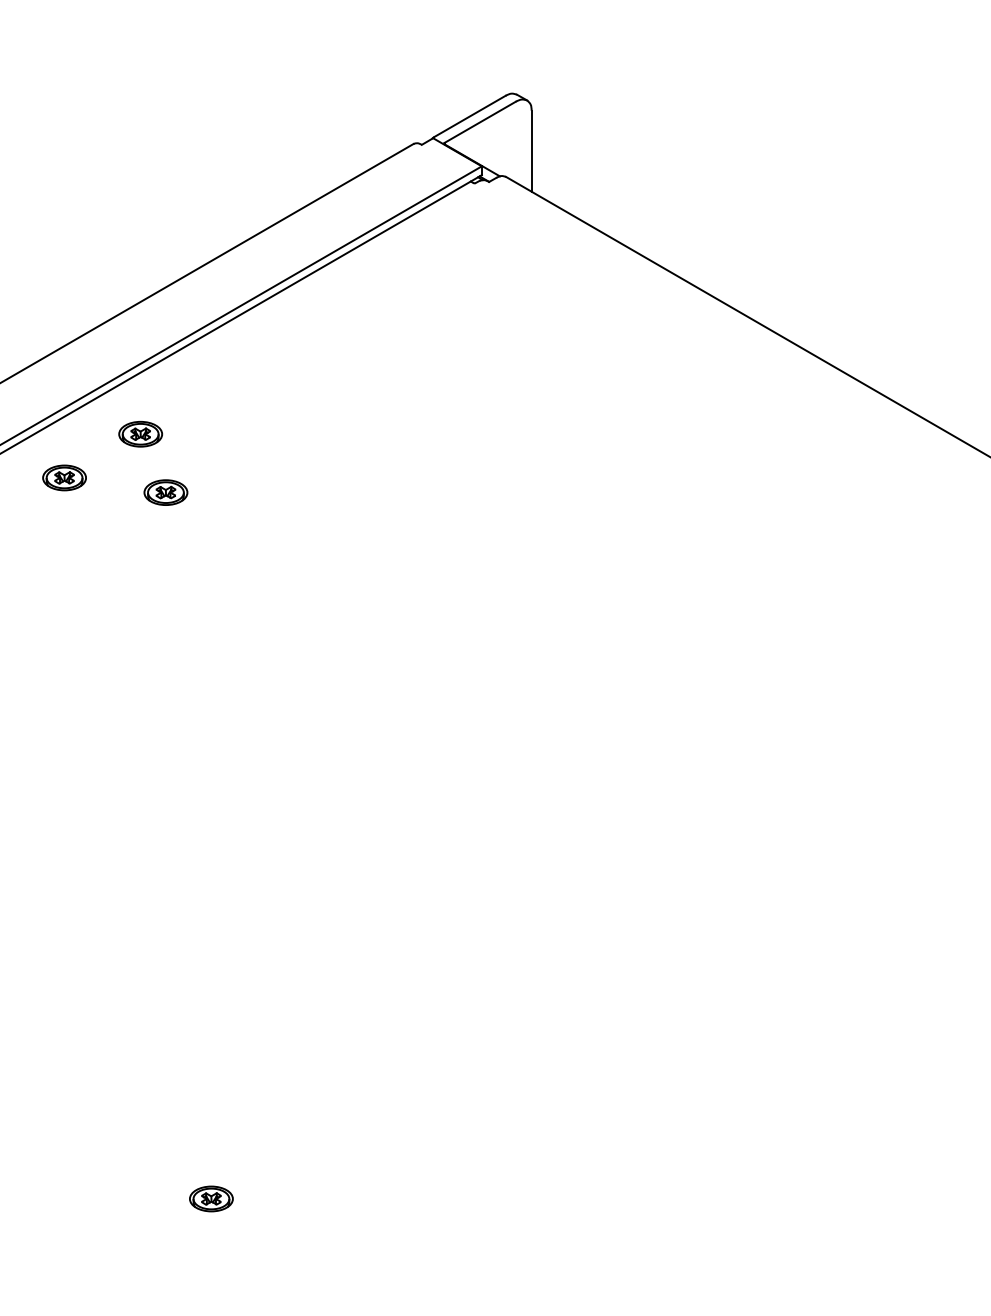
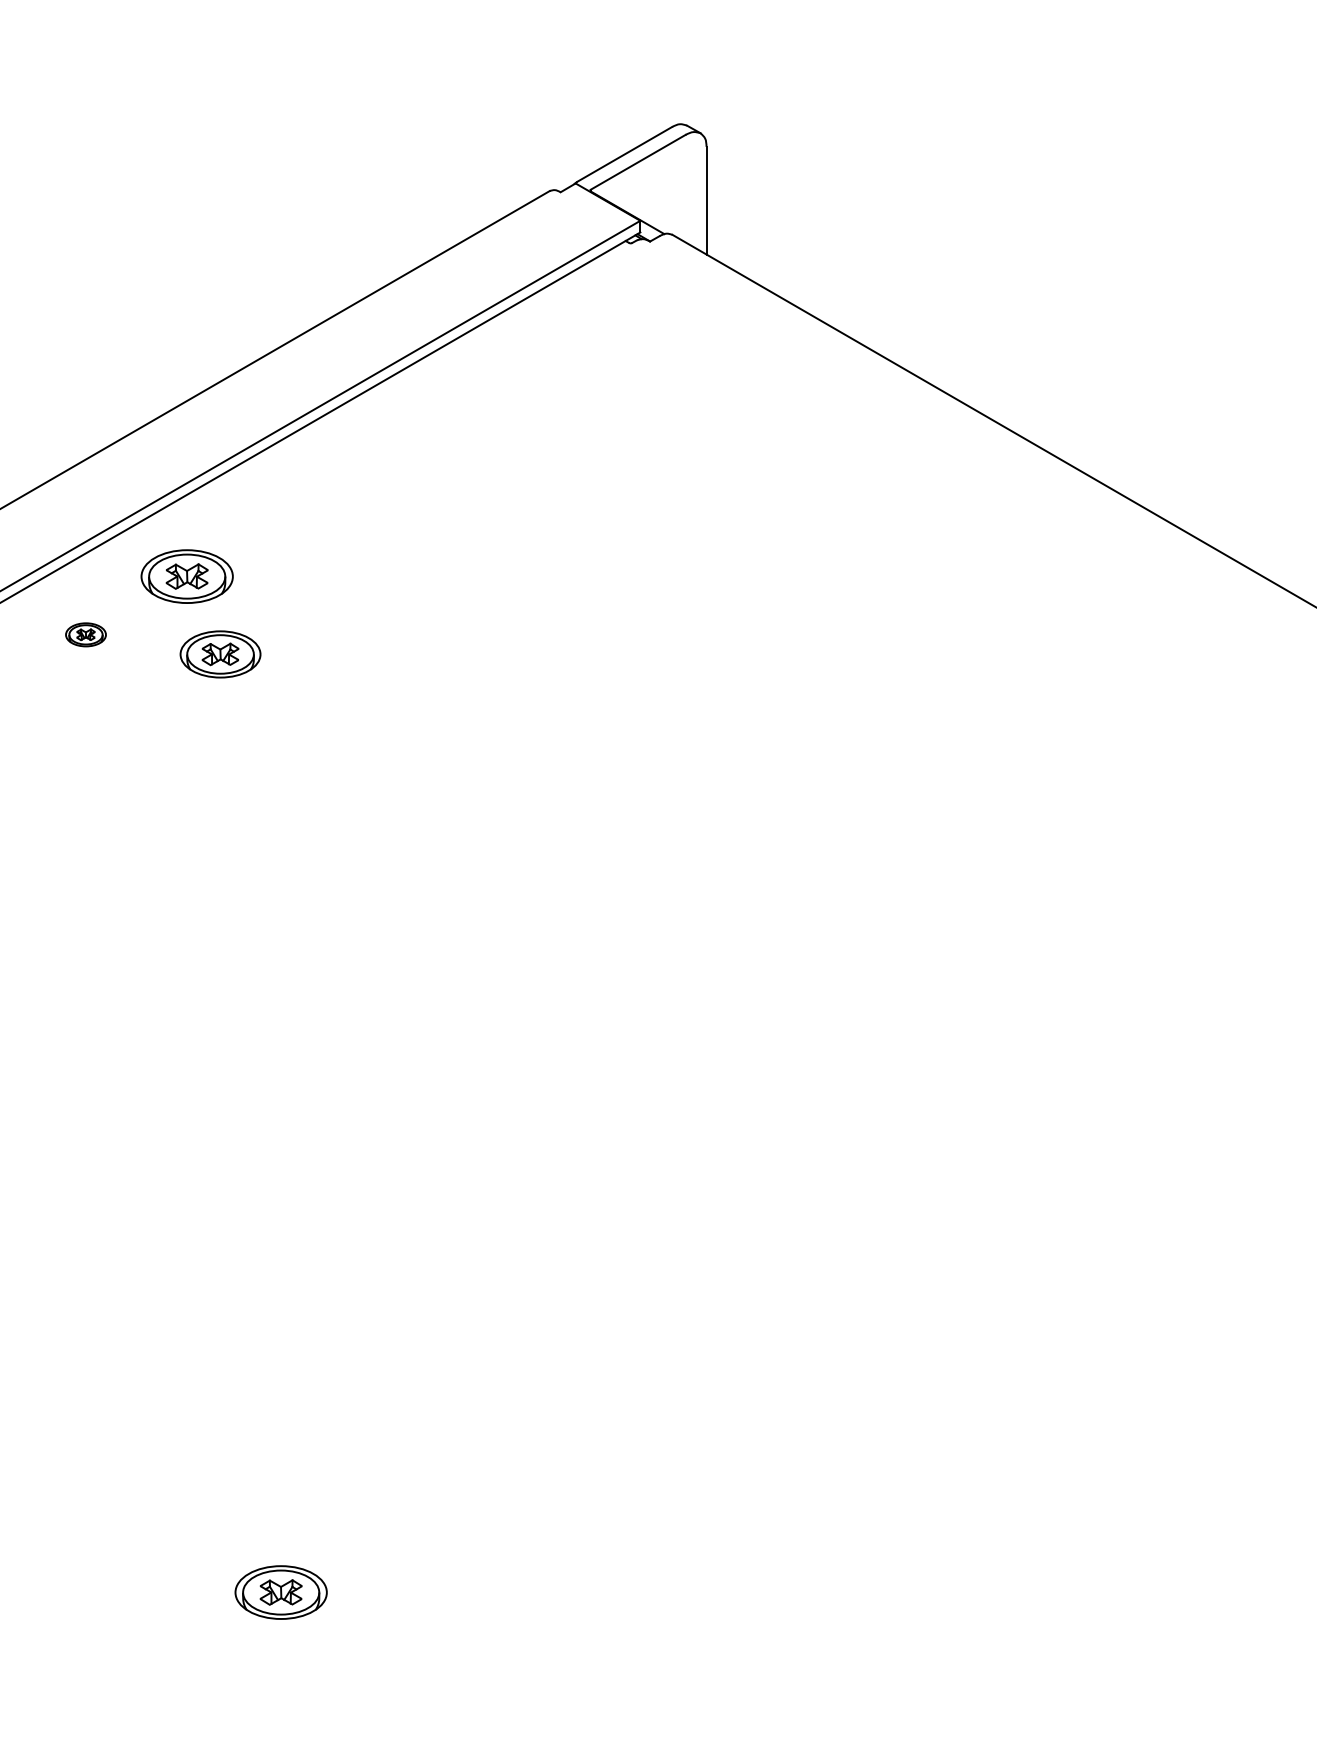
part: (140, 434) -> (186, 576), size x1.6
part: (64, 477) -> (85, 634), size x0.7
part: (165, 492) -> (220, 653), size x1.4
part: (210, 1198) -> (280, 1592), size x1.6

